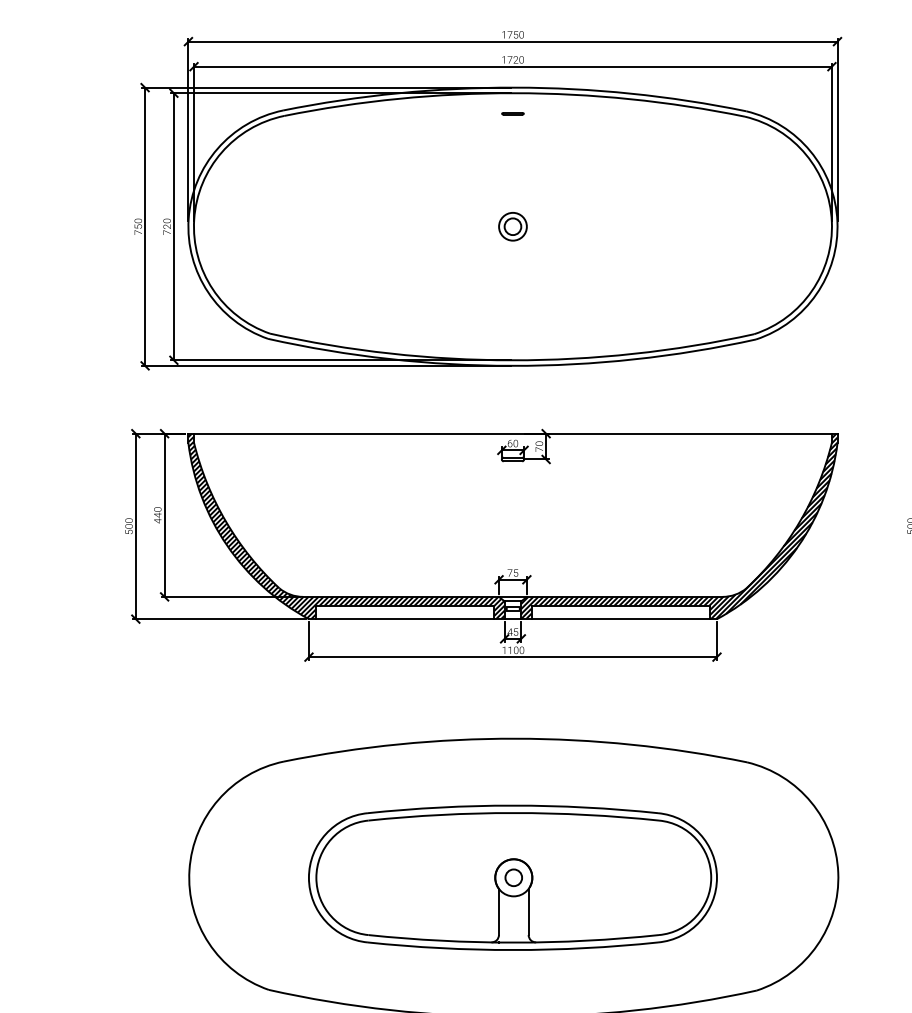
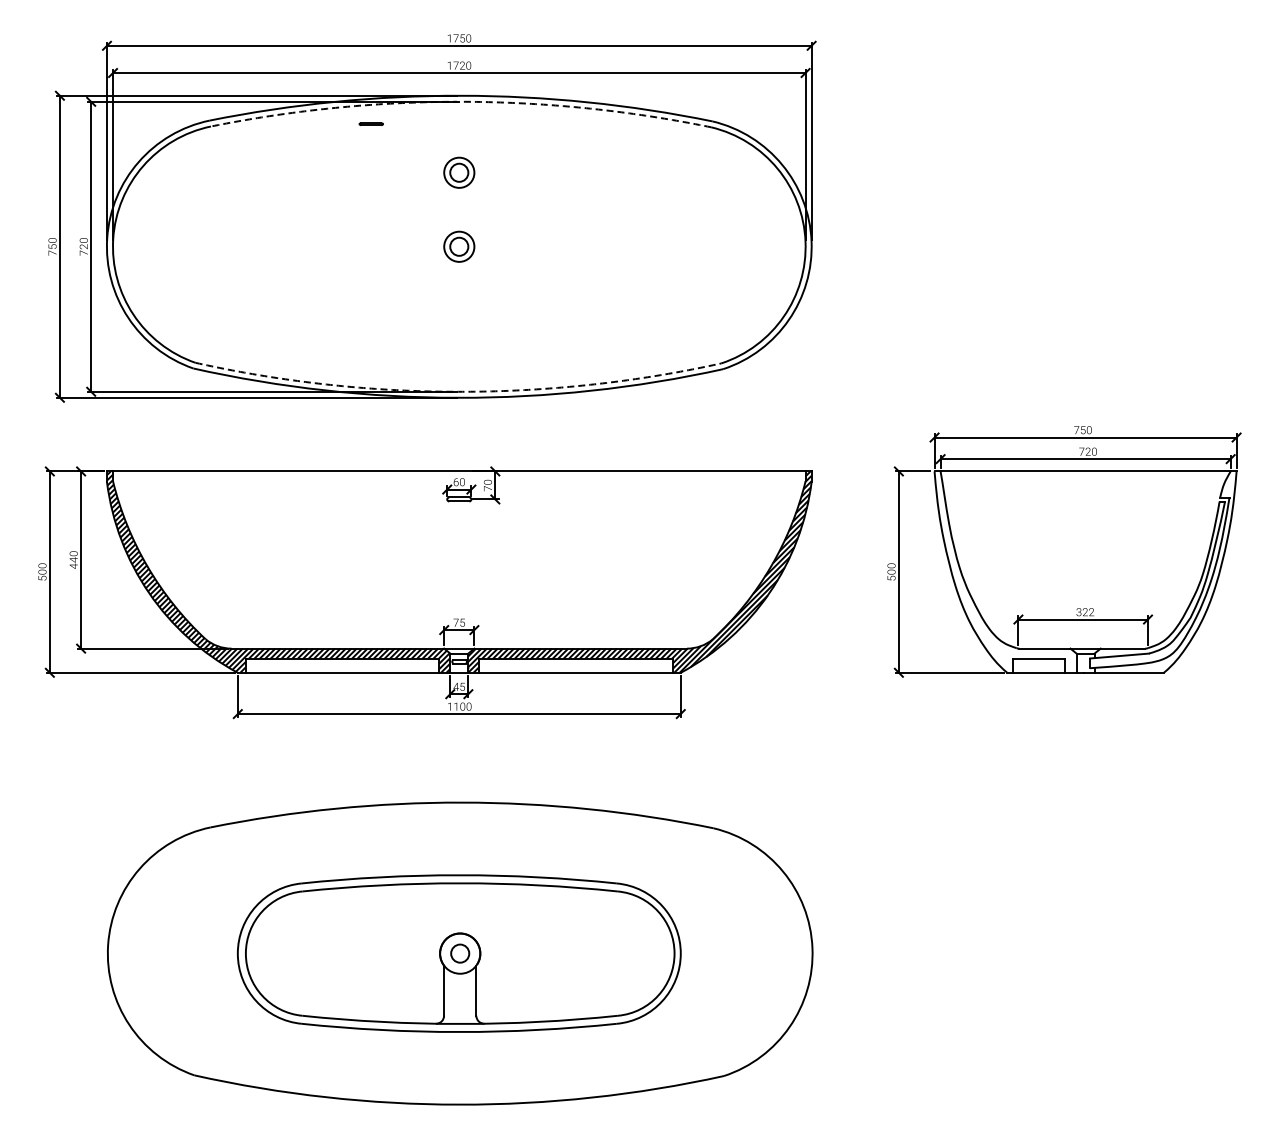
arc: (514, 92) -> (461, 101), solid -> dashed
line: (512, 113) -> (370, 123), moved
part: (513, 158) -> (459, 172), added
arc: (512, 360) -> (458, 391), solid -> dashed

